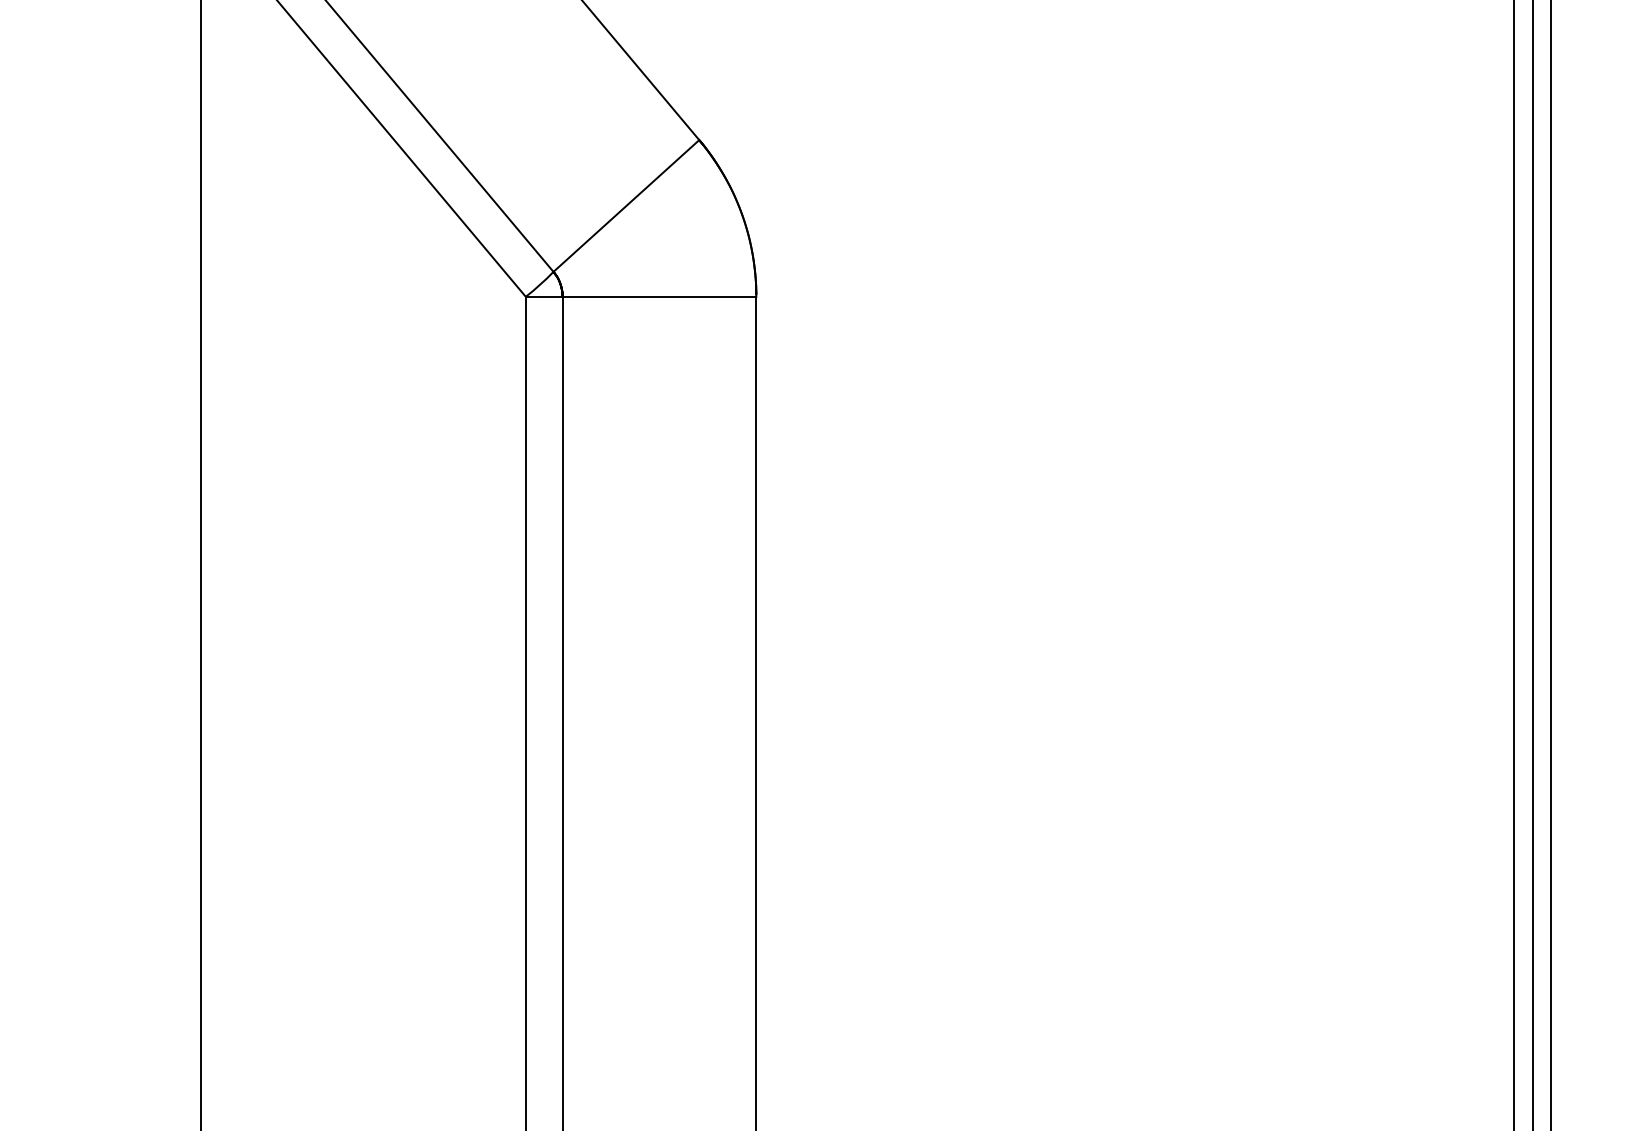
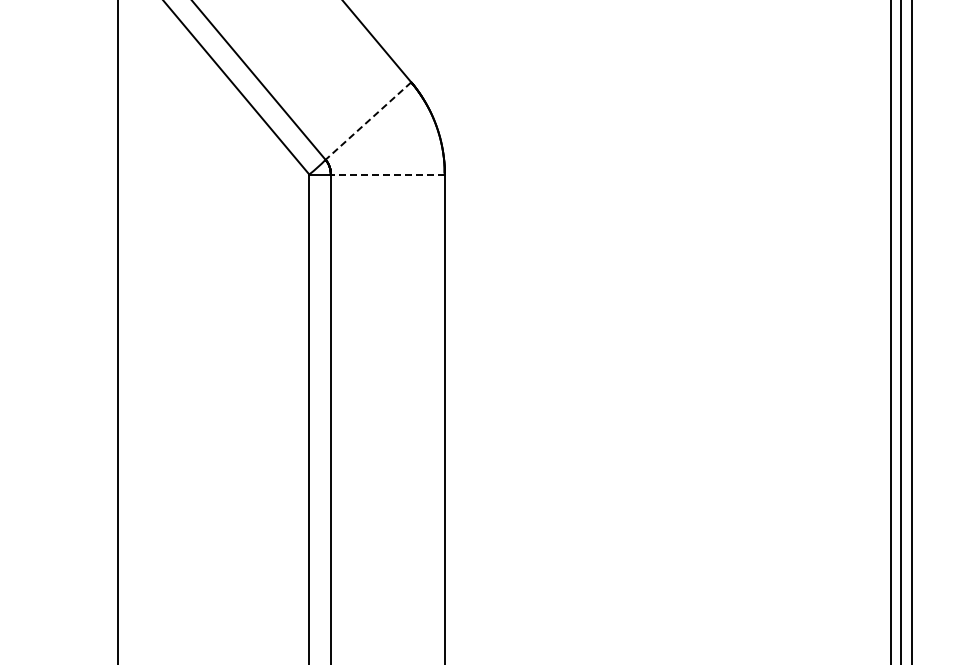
line: (626, 206) -> (368, 121), solid -> dashed
line: (658, 296) -> (387, 174), solid -> dashed

